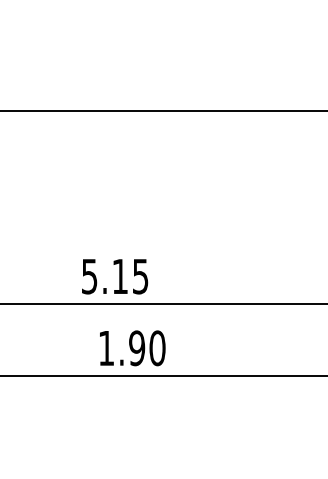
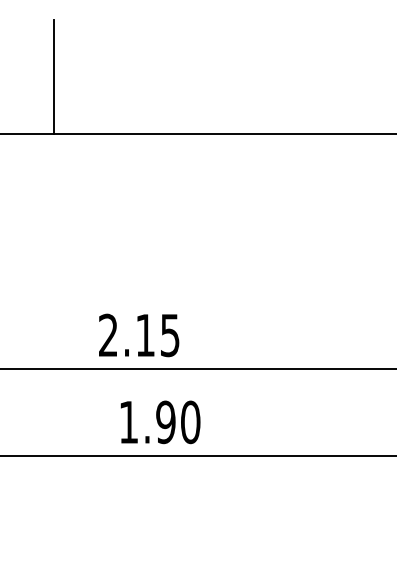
line: (45, 62) -> (54, 76), added
text: (89, 276) -> (108, 335), 5.15 -> 2.15

